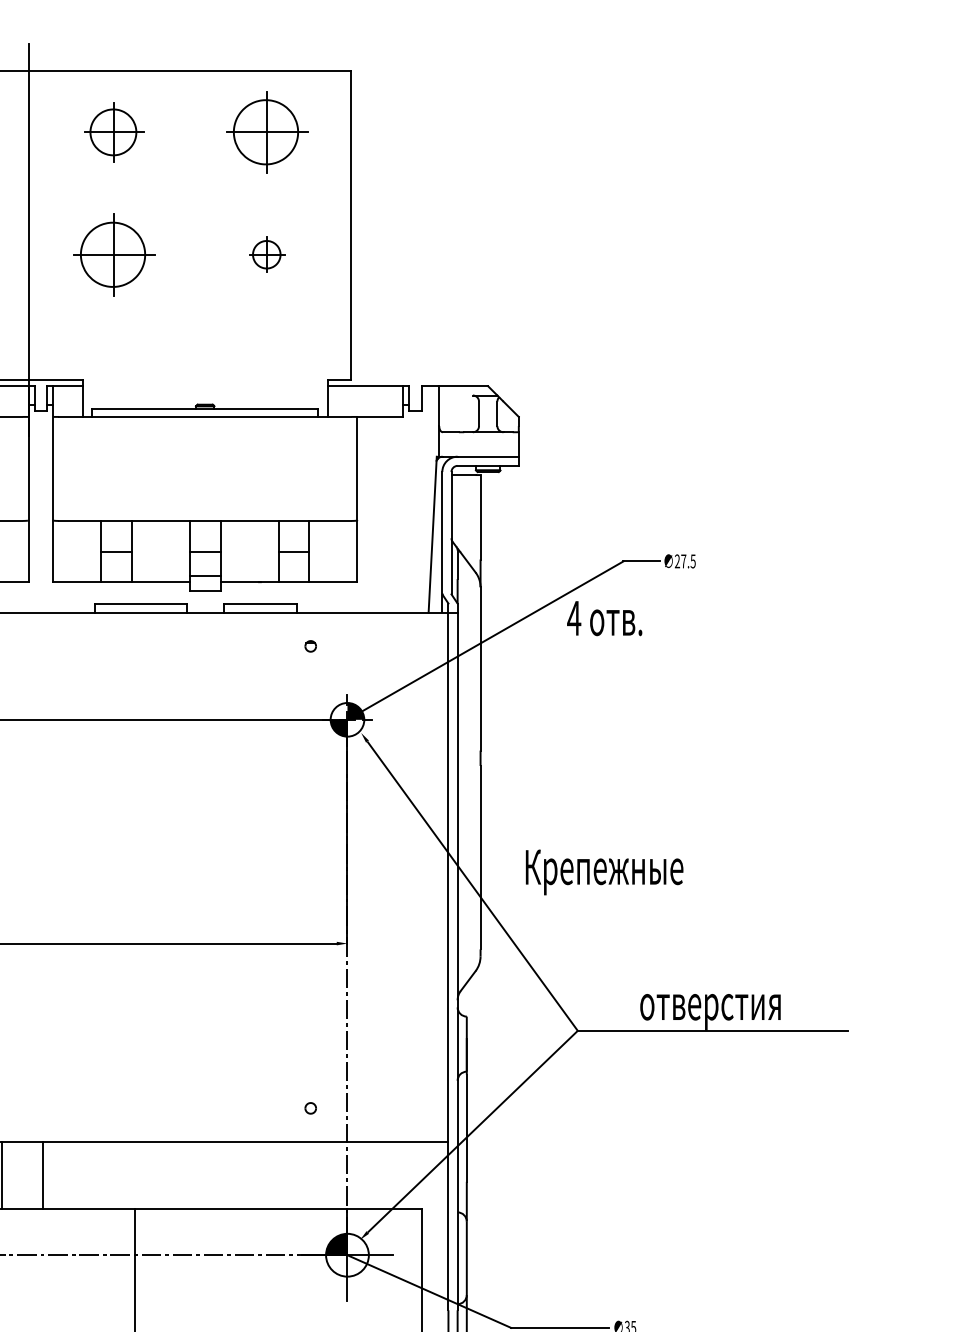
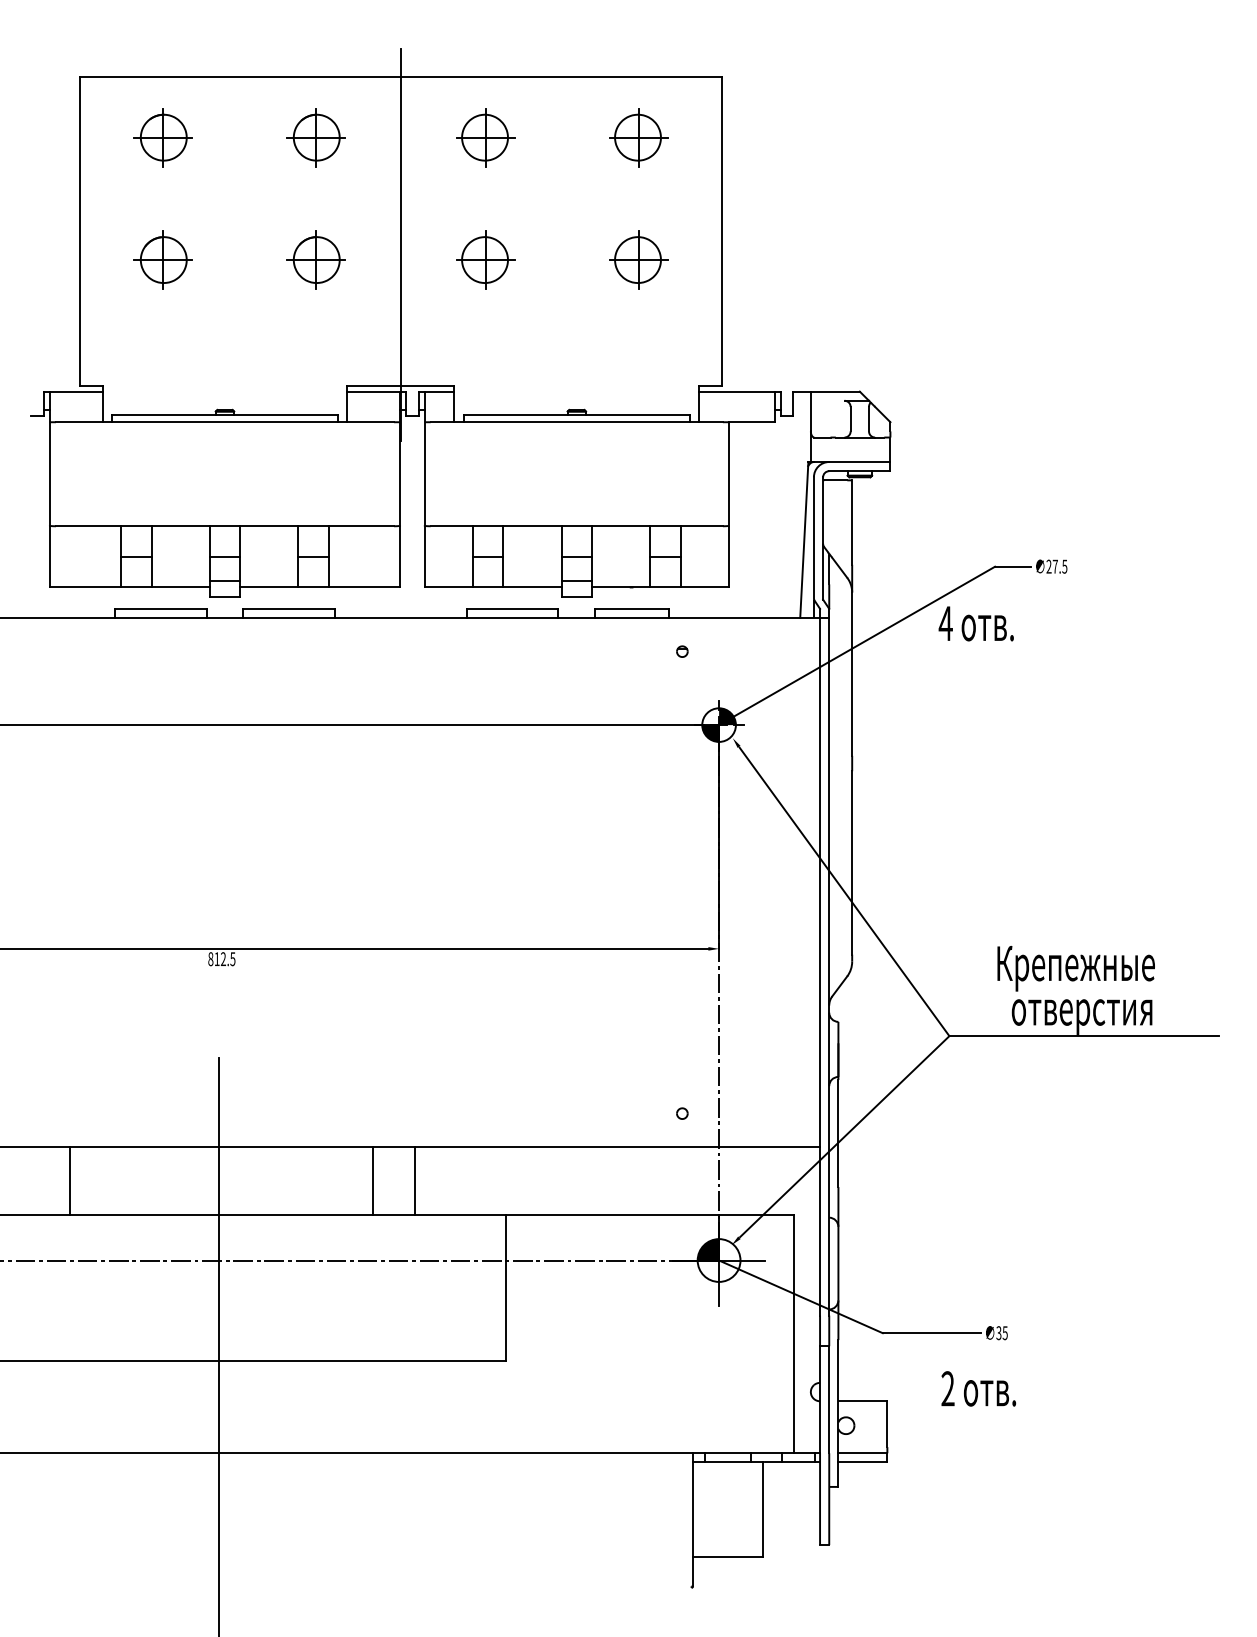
part: (266, 132) -> (638, 137), size x0.71
part: (113, 254) -> (485, 259), size x0.71
part: (266, 254) -> (638, 259), size x1.67
text: (603, 872) -> (1075, 968), moved

